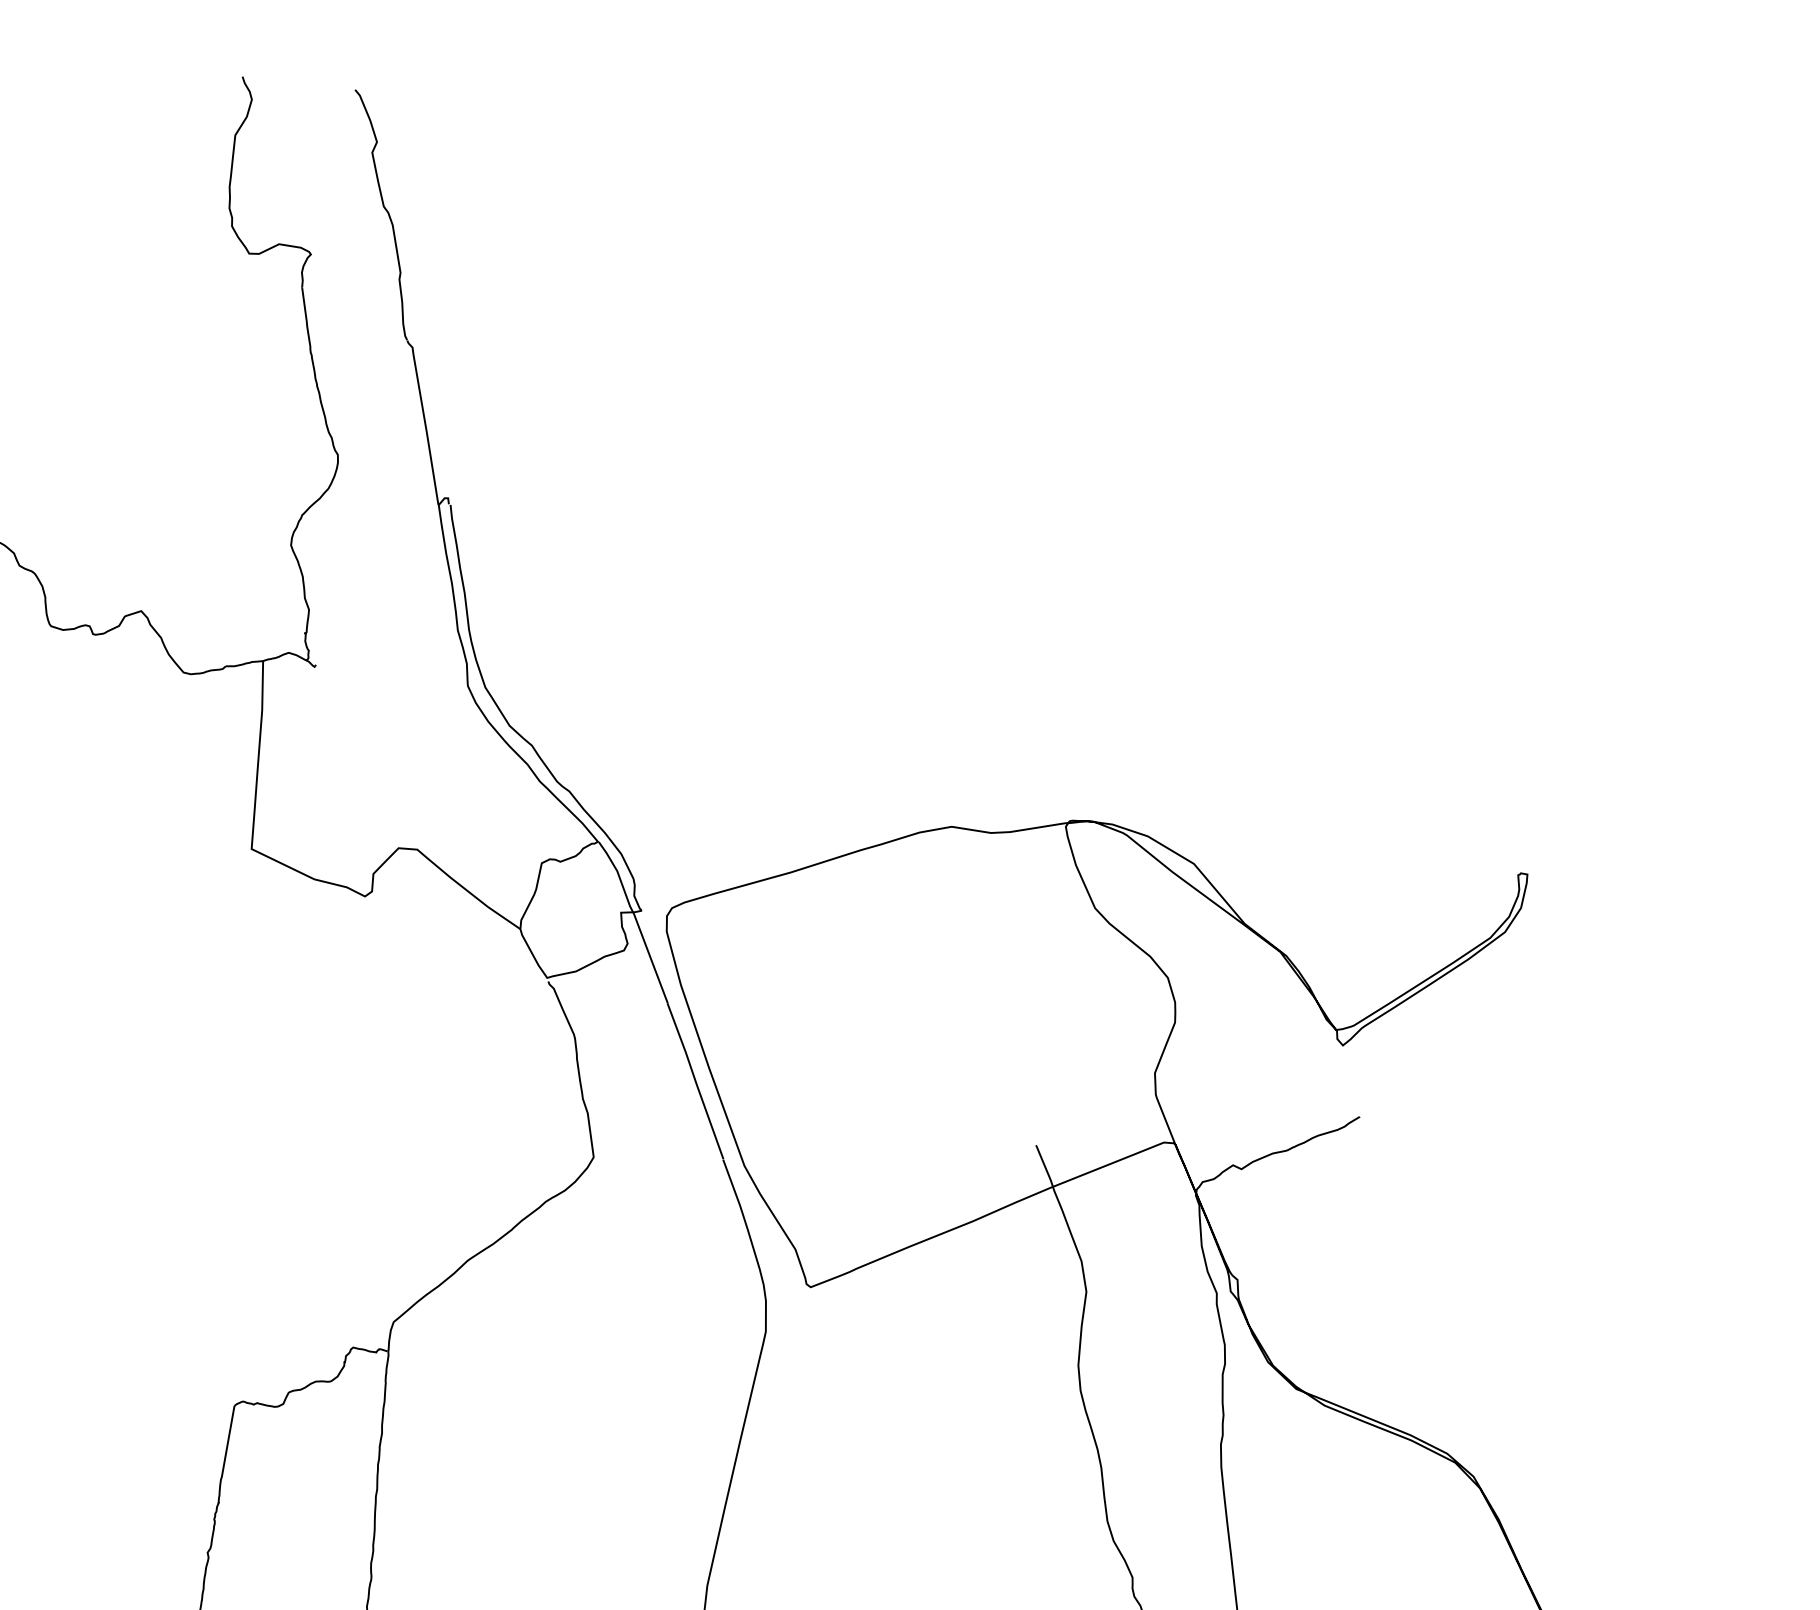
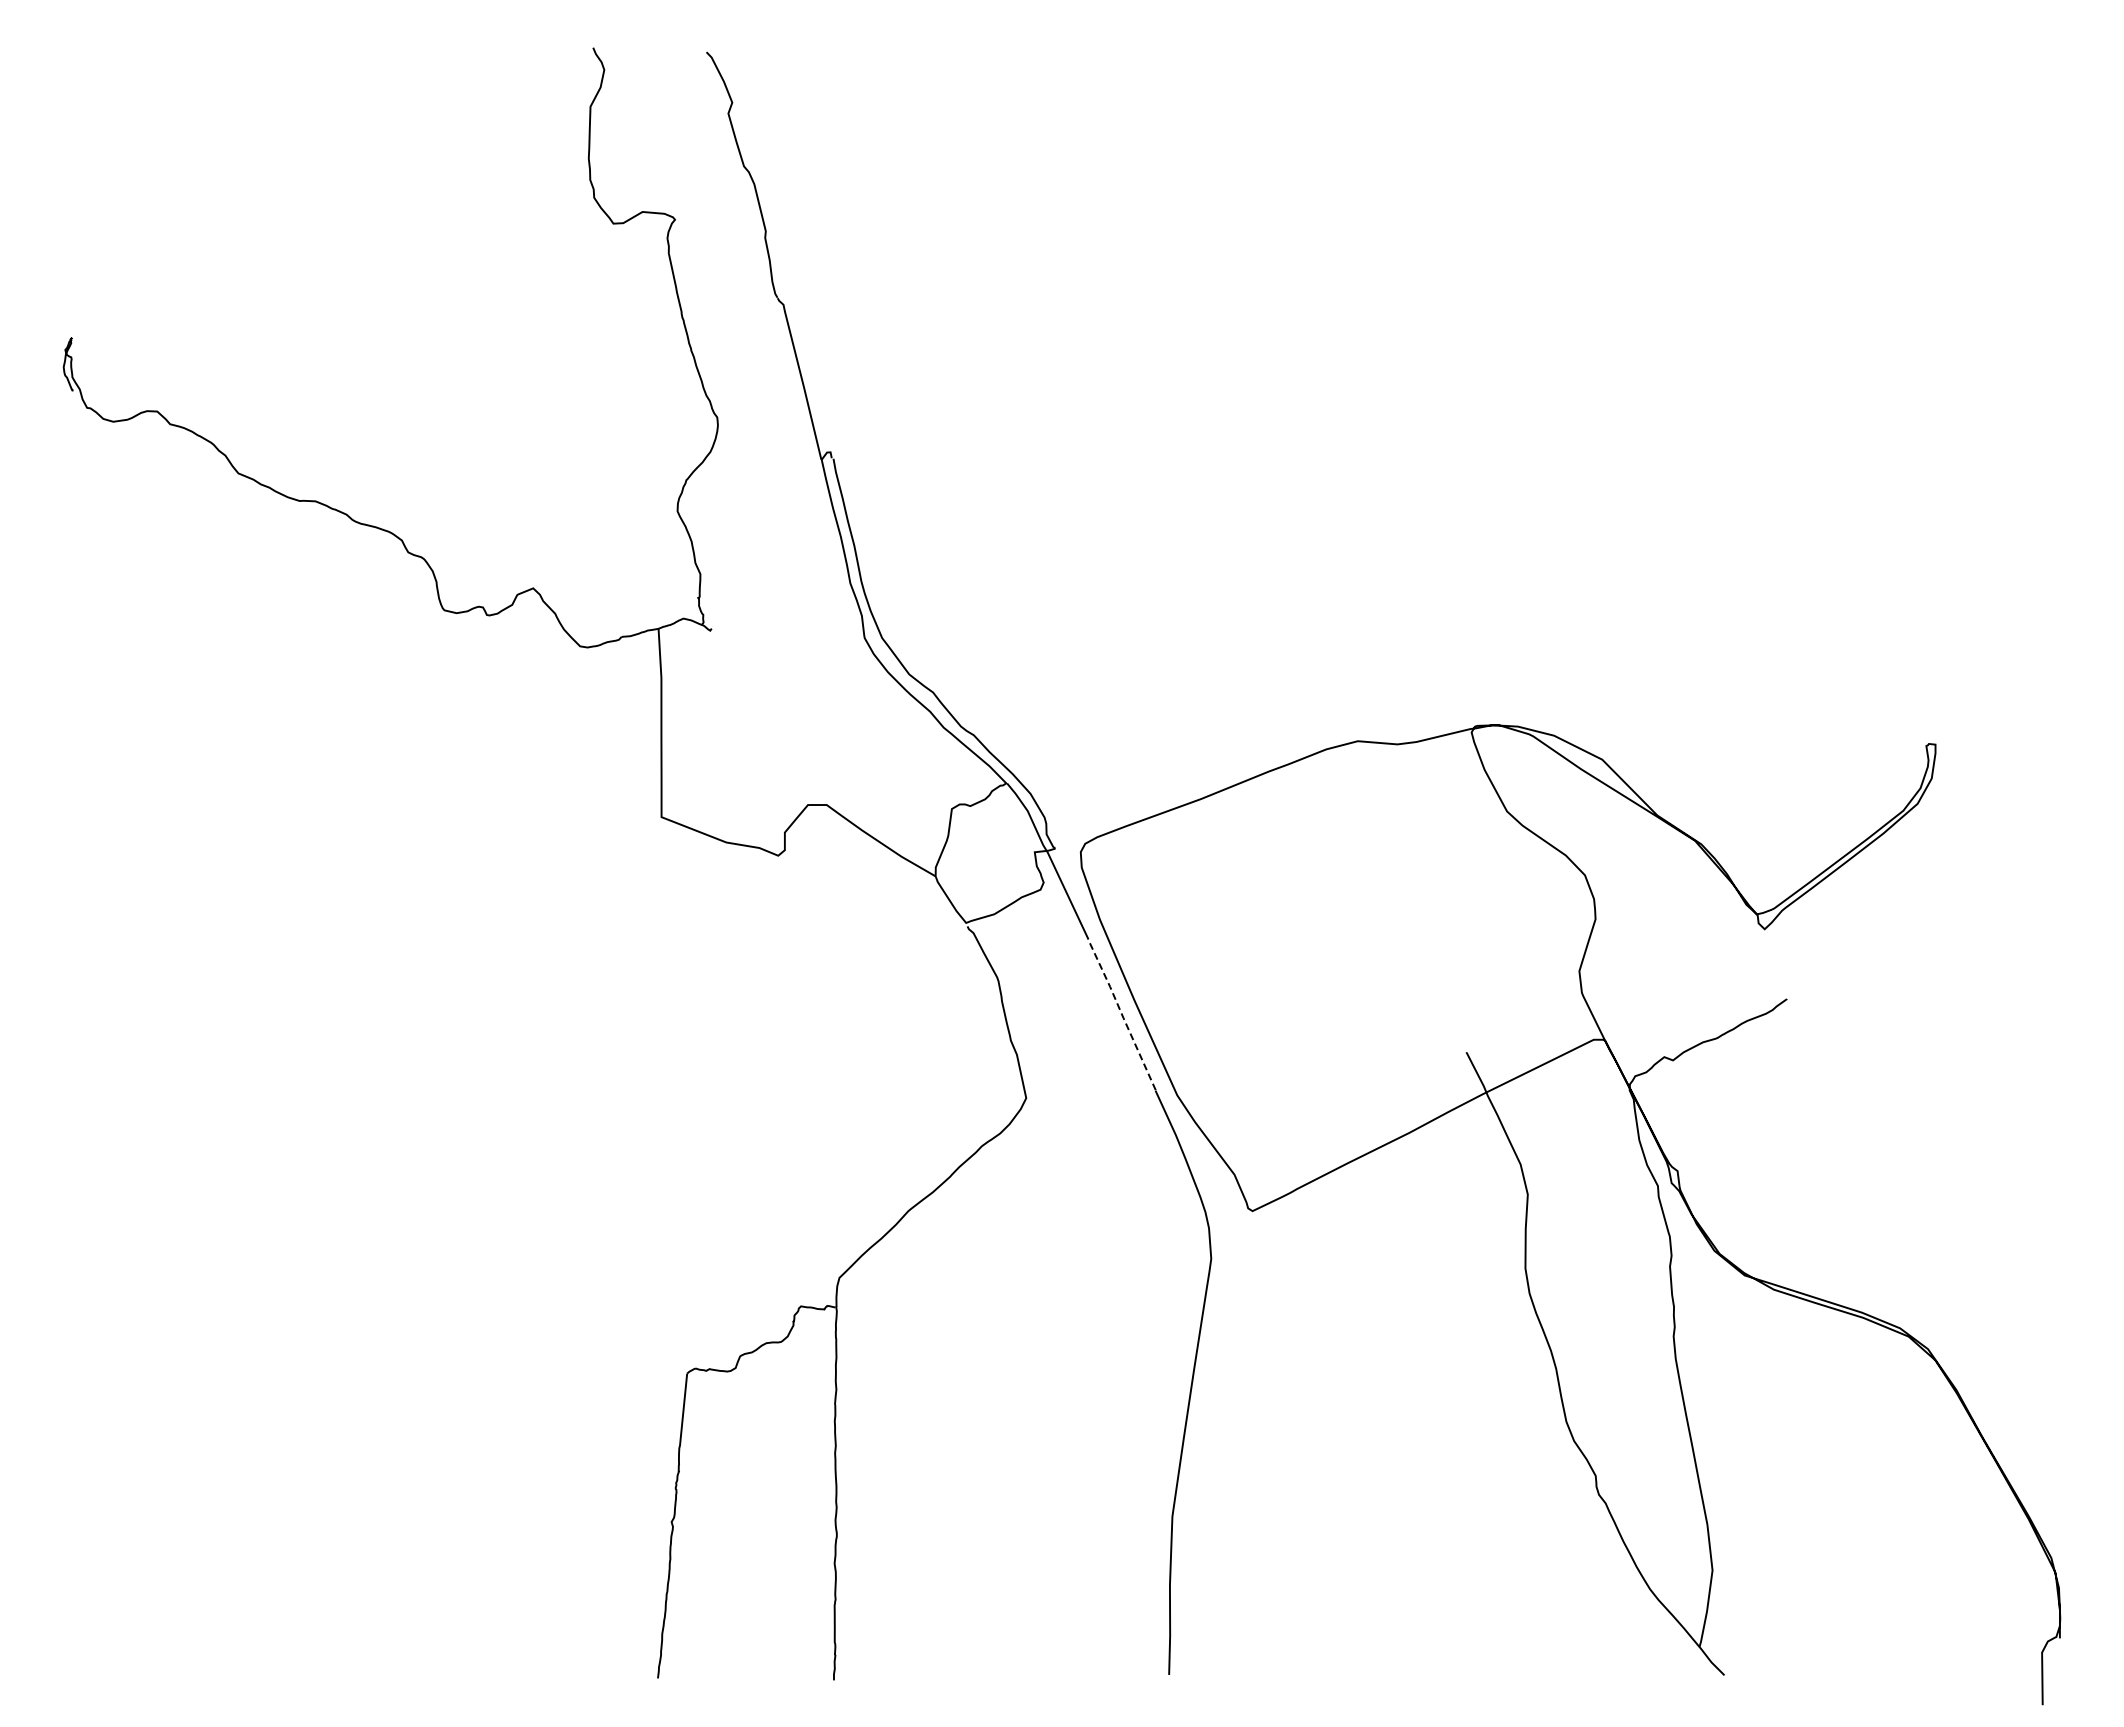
line: (695, 1081) -> (1121, 1014), solid -> dashed

